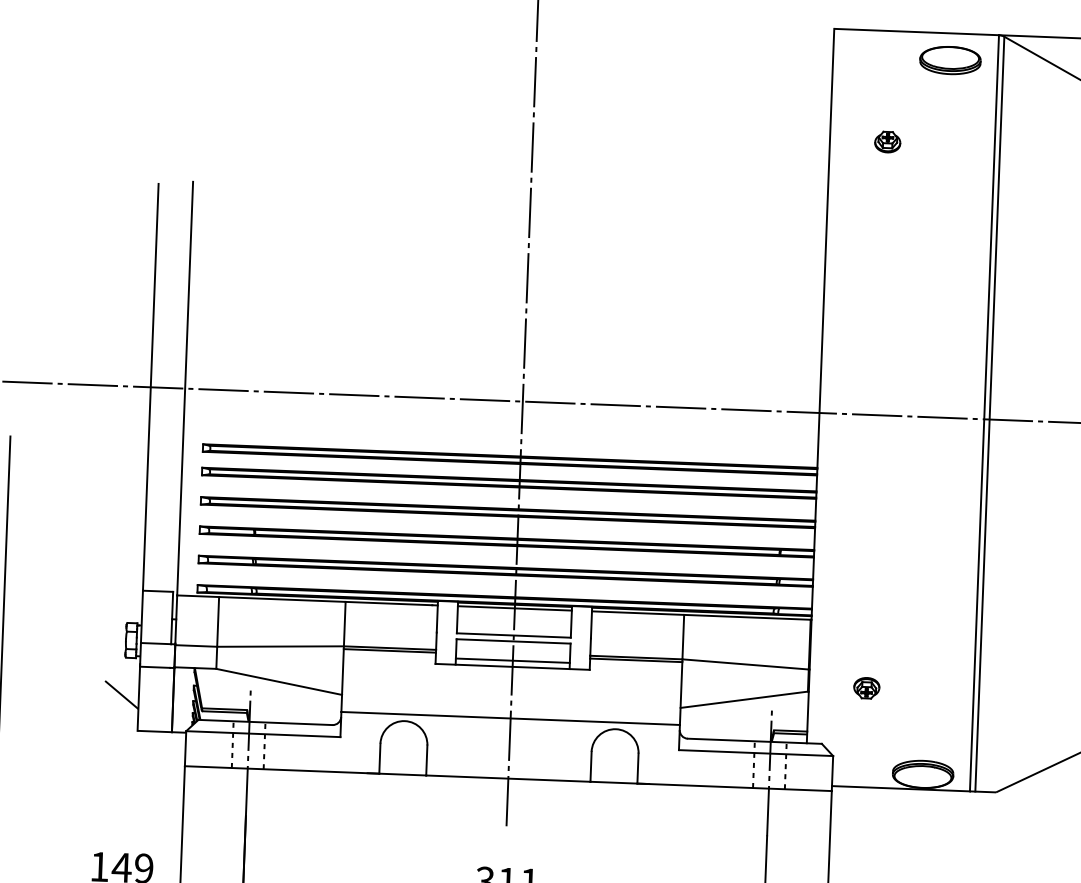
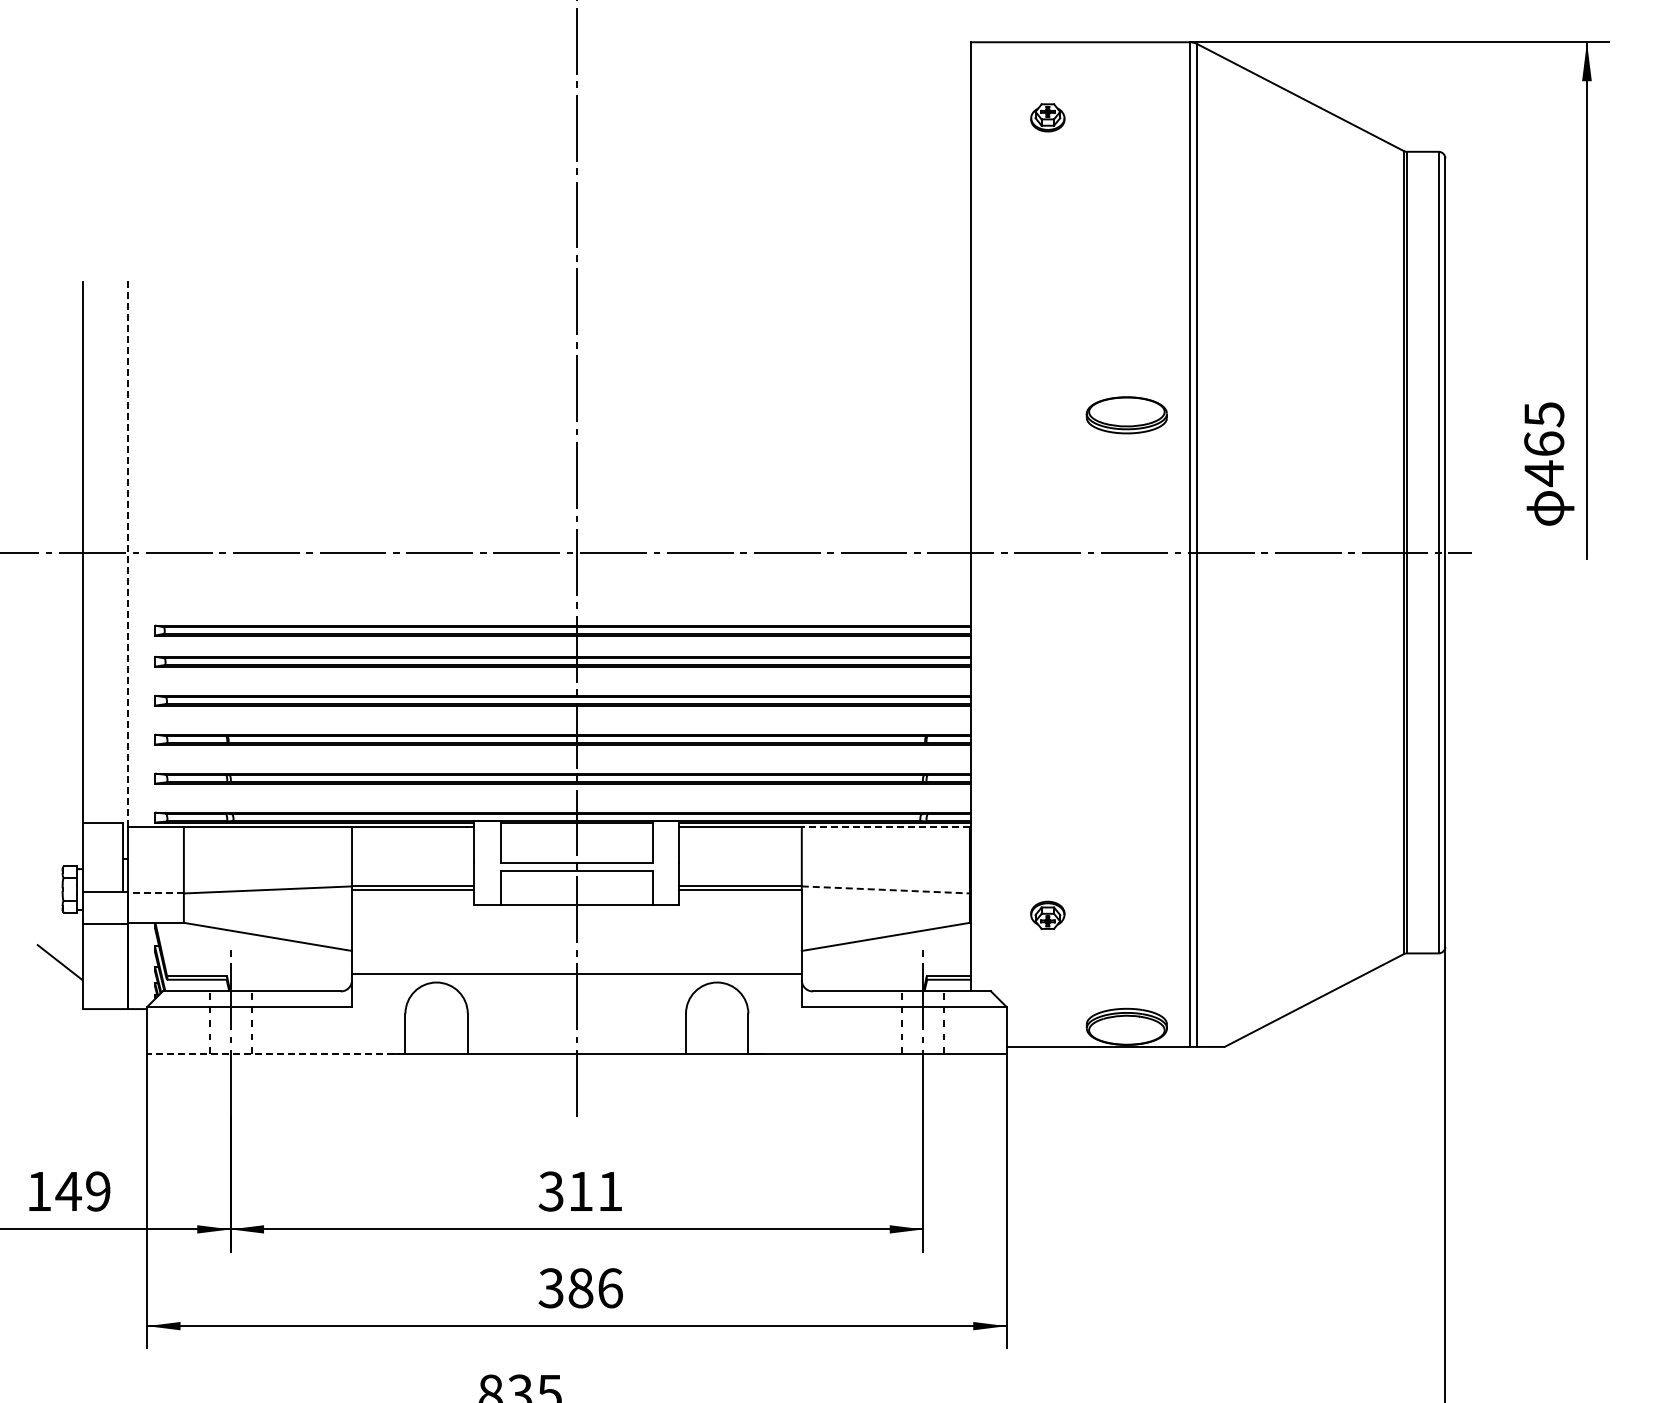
part: (950, 60) -> (1126, 415), moved
part: (887, 141) -> (1047, 117), moved
line: (185, 388) -> (128, 552), solid -> dashed
line: (514, 608) -> (576, 827), removed
line: (747, 617) -> (885, 827), solid -> dashed
line: (196, 646) -> (156, 893), solid -> dashed
line: (512, 660) -> (576, 896), removed
line: (746, 664) -> (886, 889), solid -> dashed
line: (281, 769) -> (275, 1053), solid -> dashed

